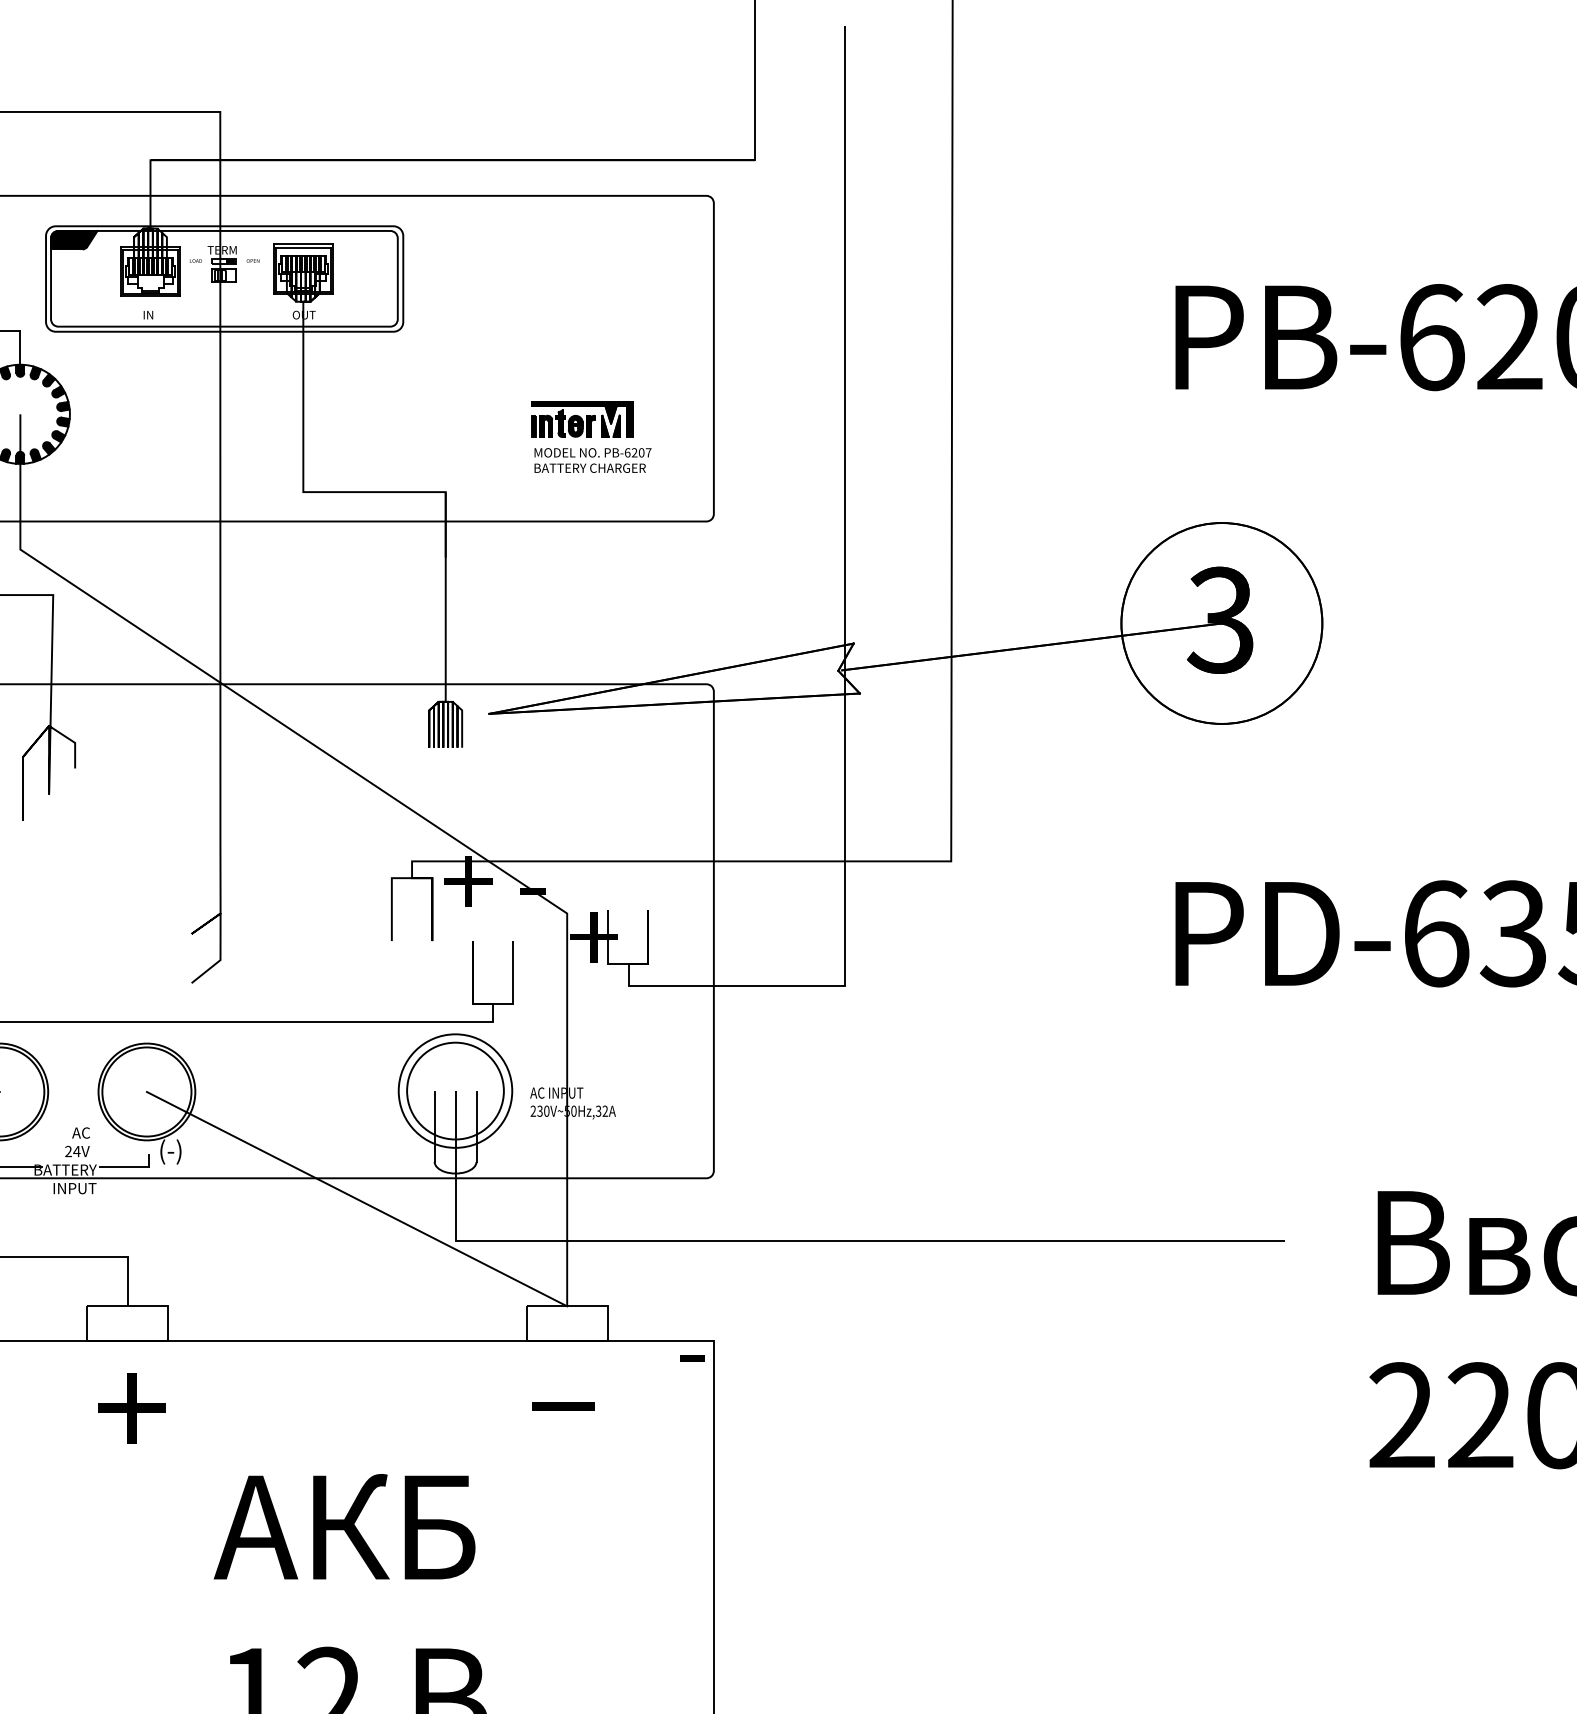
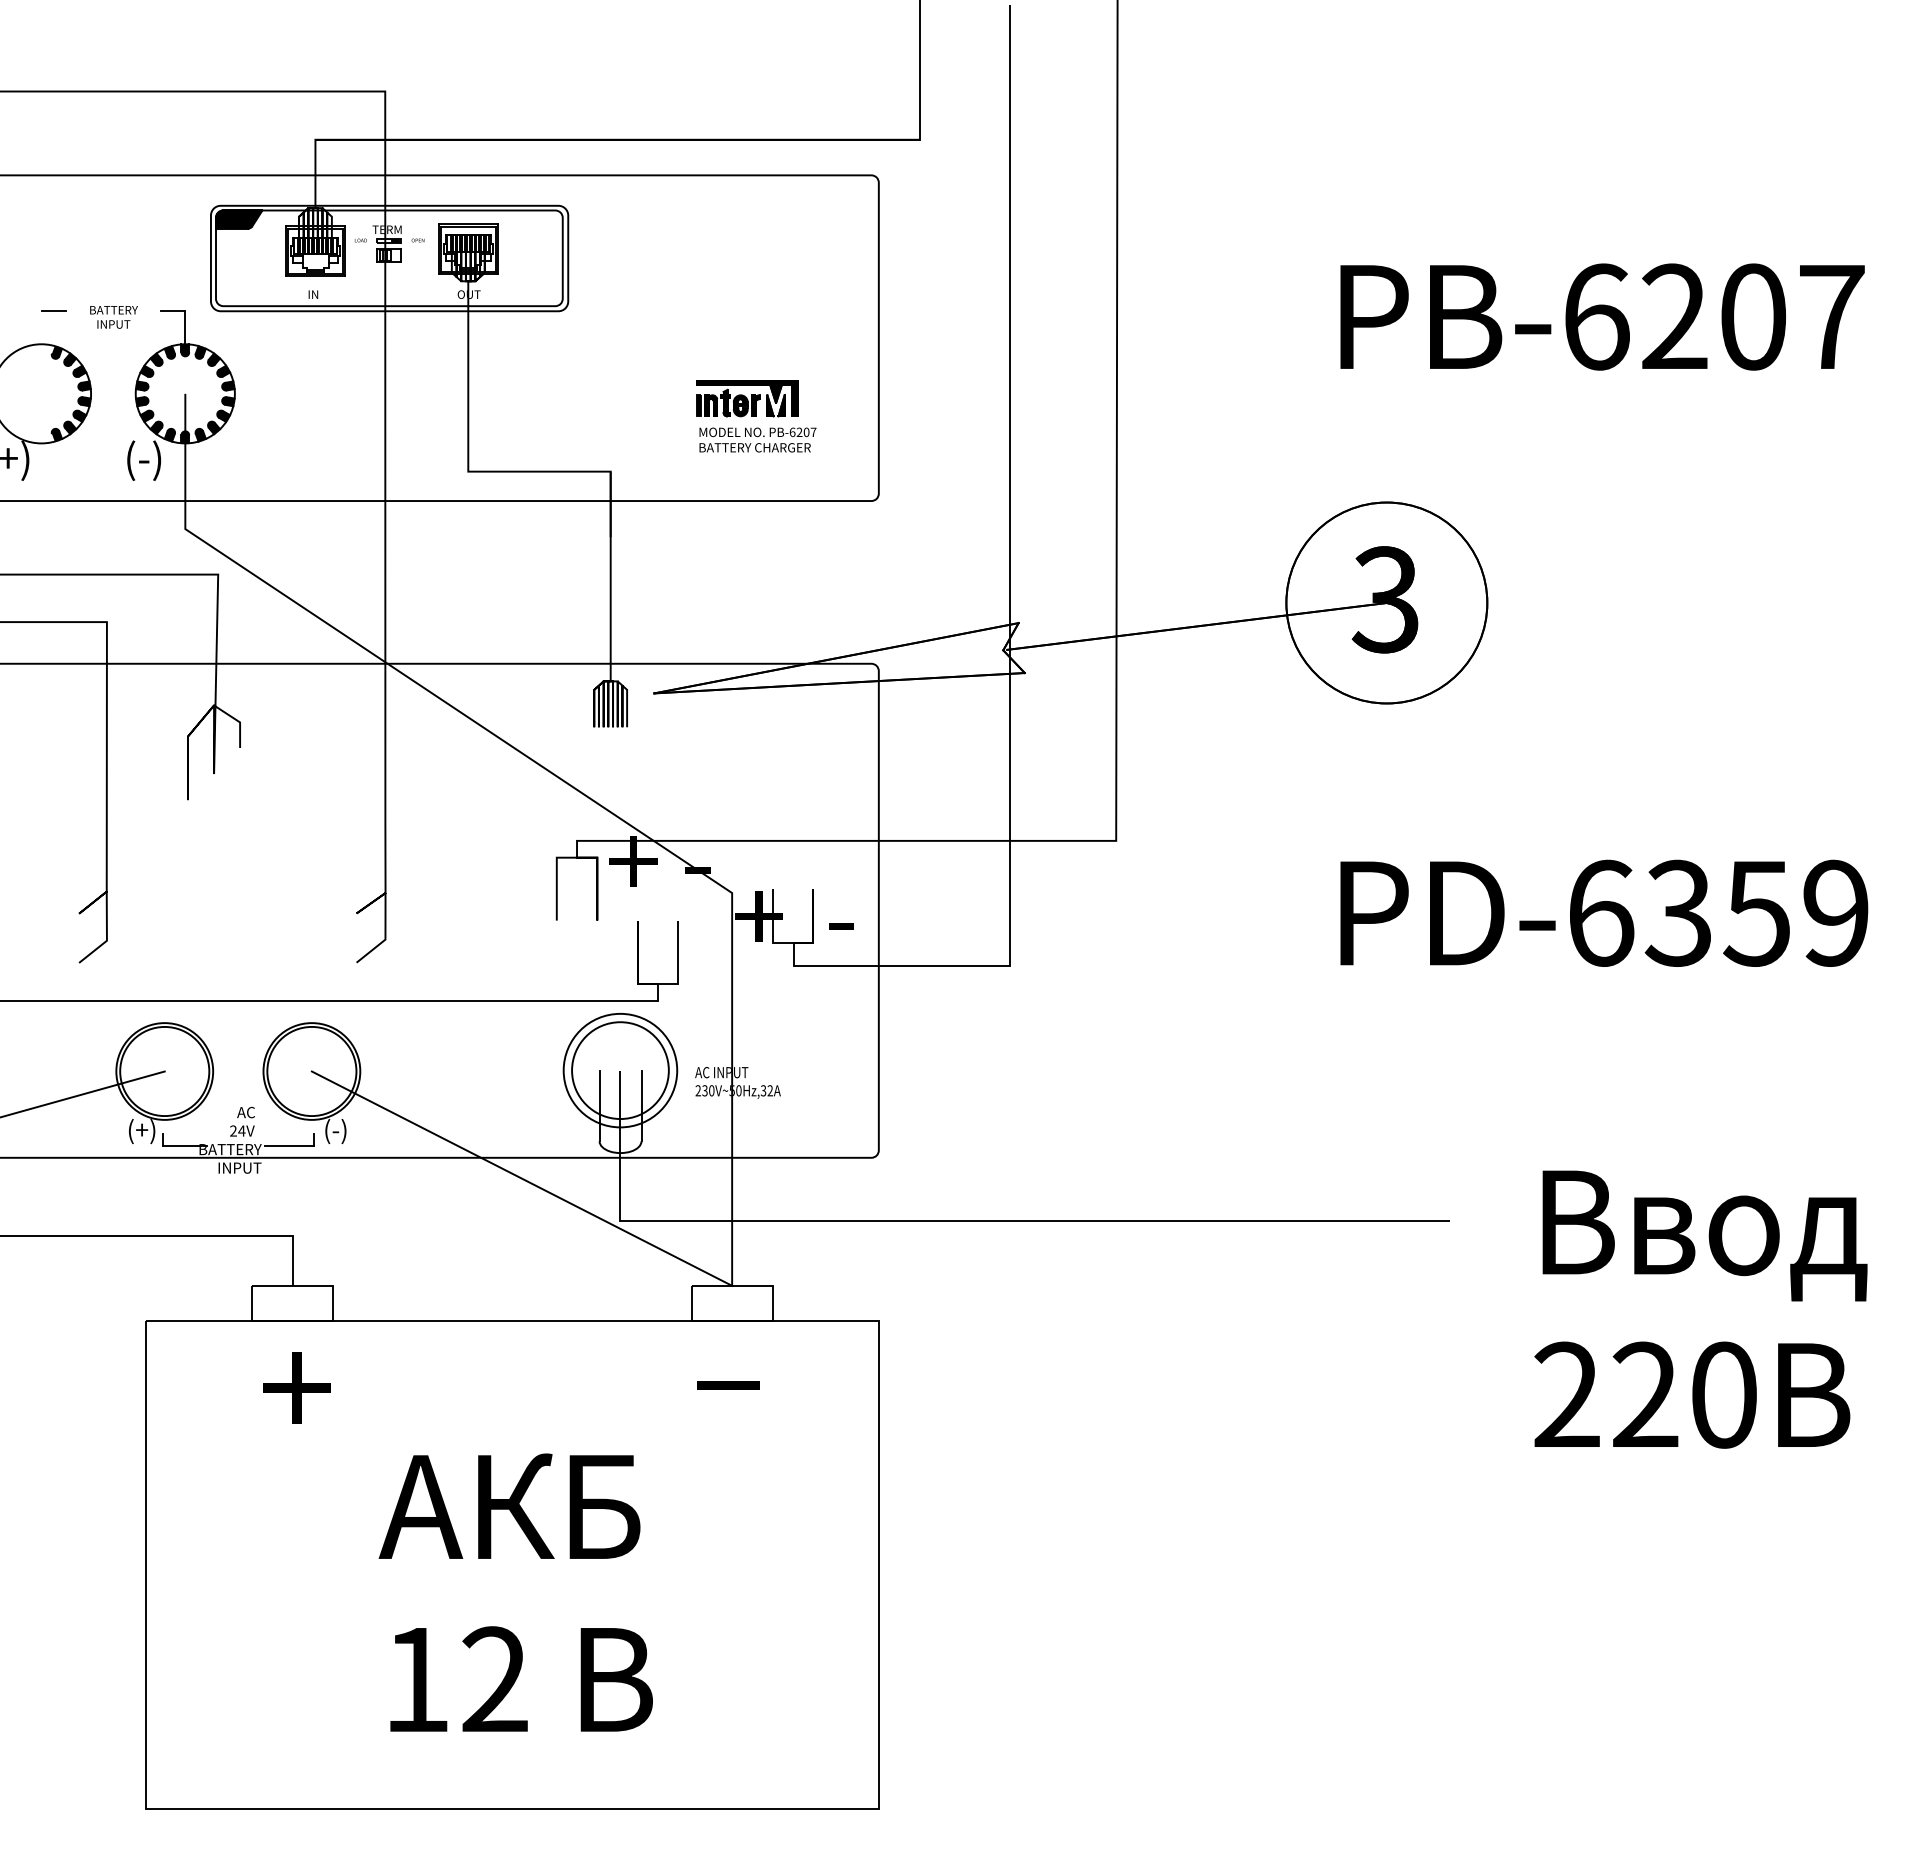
text: (692, 1358) -> (841, 926), moved

